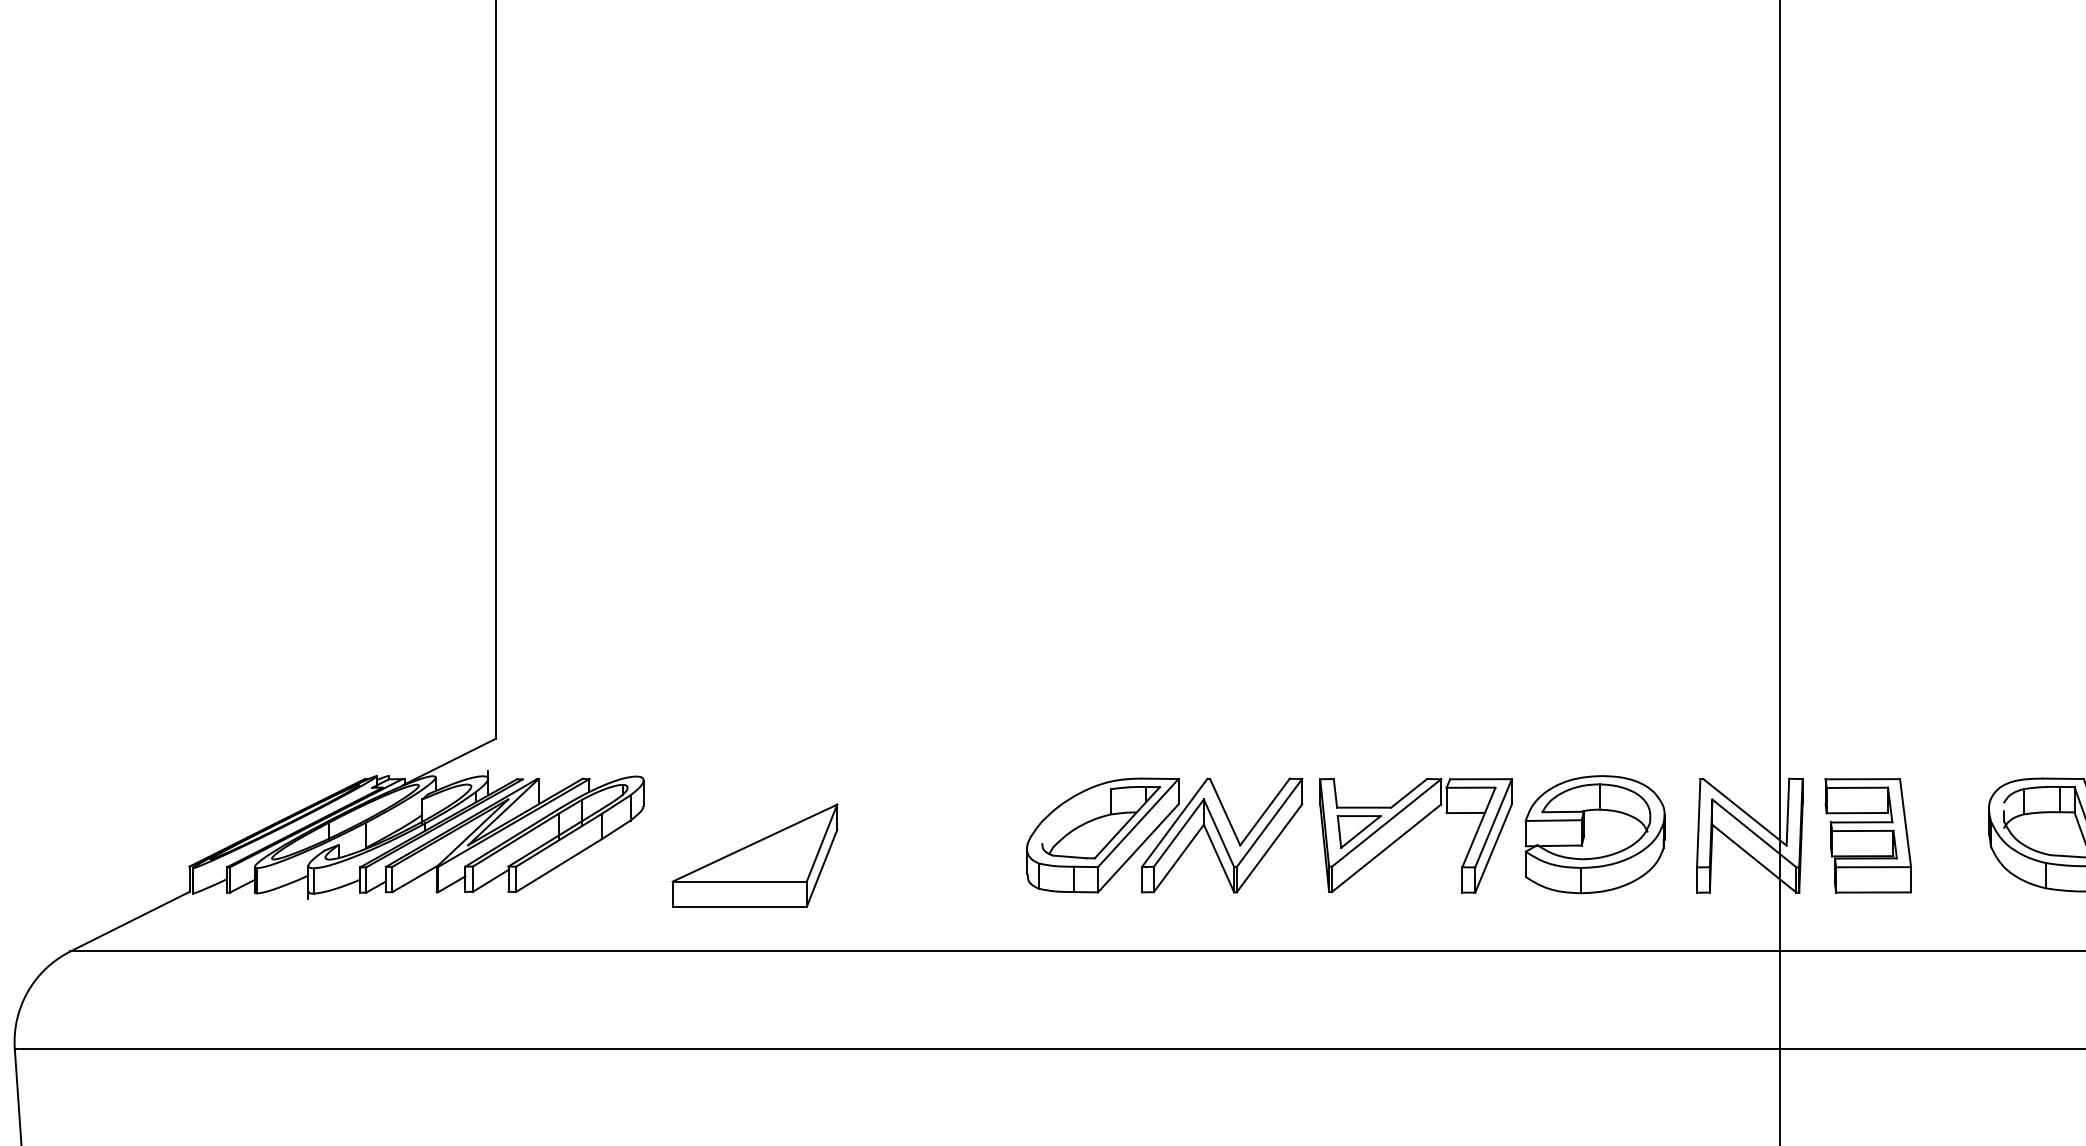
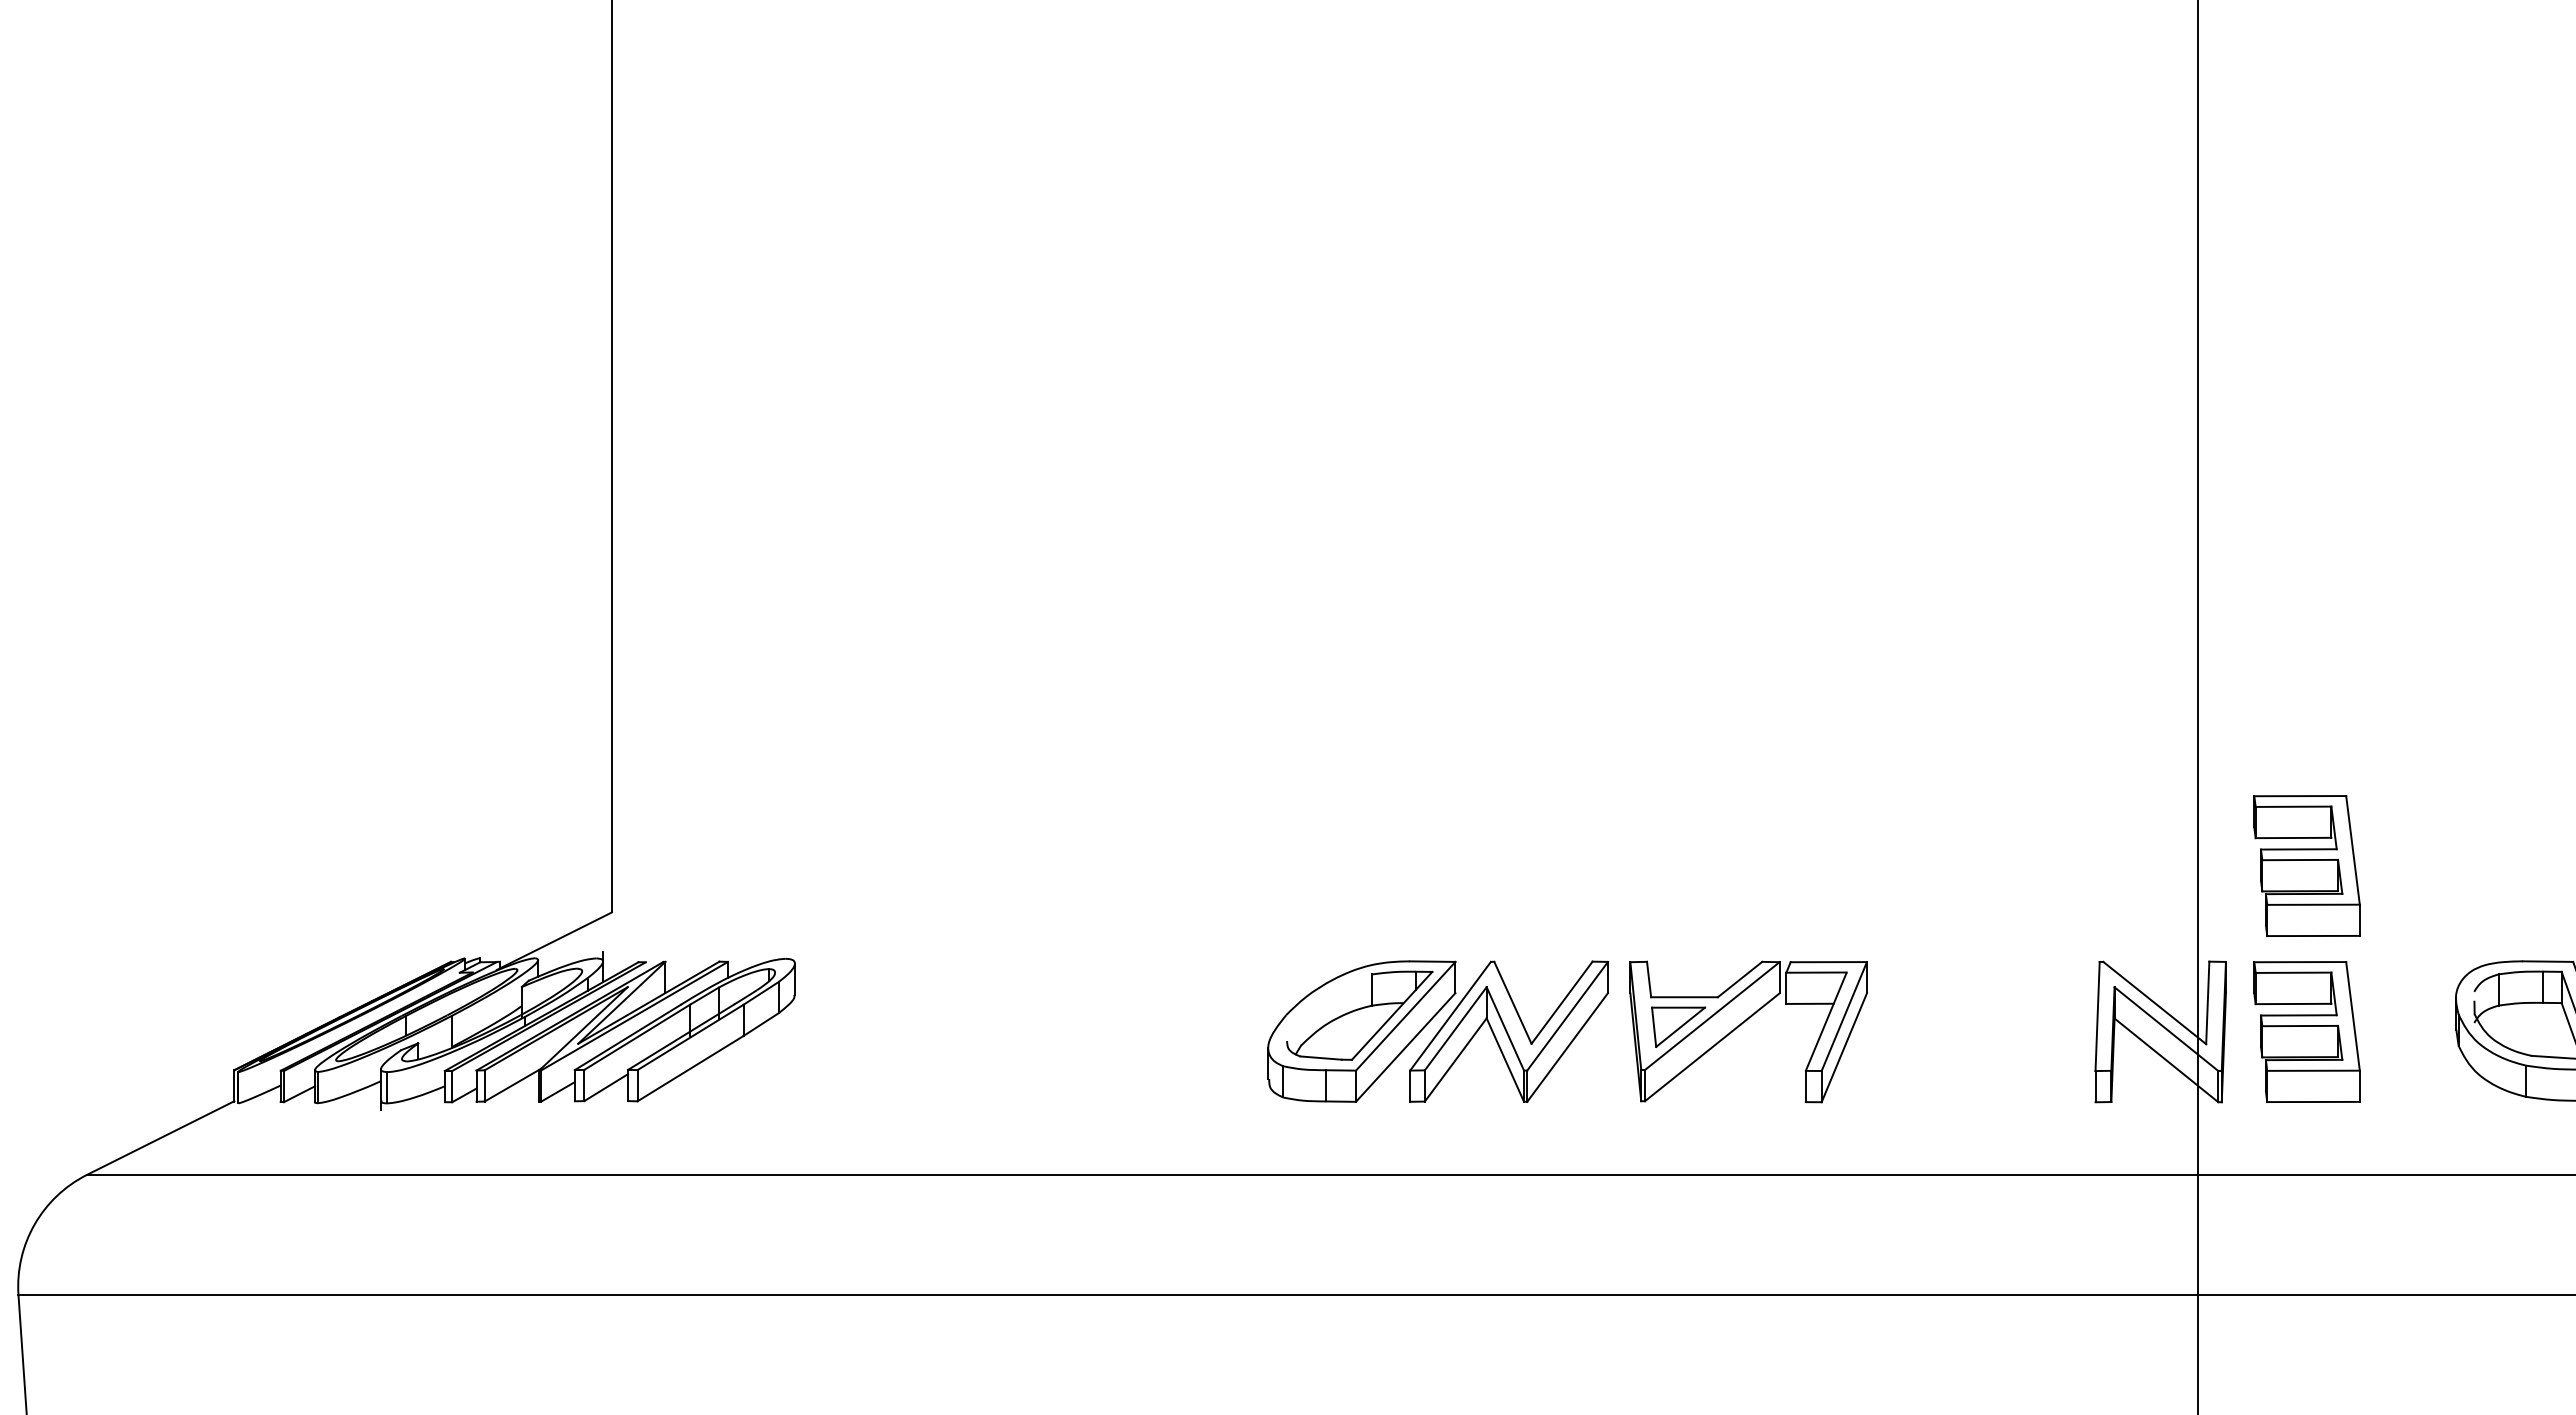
part: (1867, 700) -> (2306, 865), added
part: (1594, 834) -> (1969, 1030), removed
part: (754, 855) -> (931, 1056), removed

